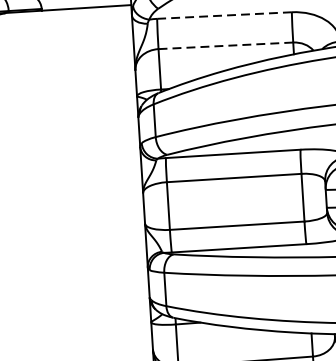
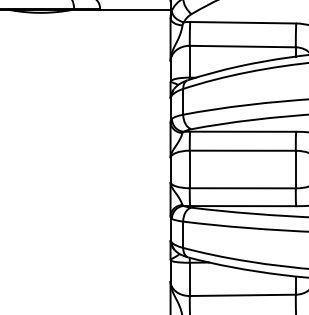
line: (223, 15) -> (242, 22), dashed -> solid
line: (226, 45) -> (243, 46), dashed -> solid

